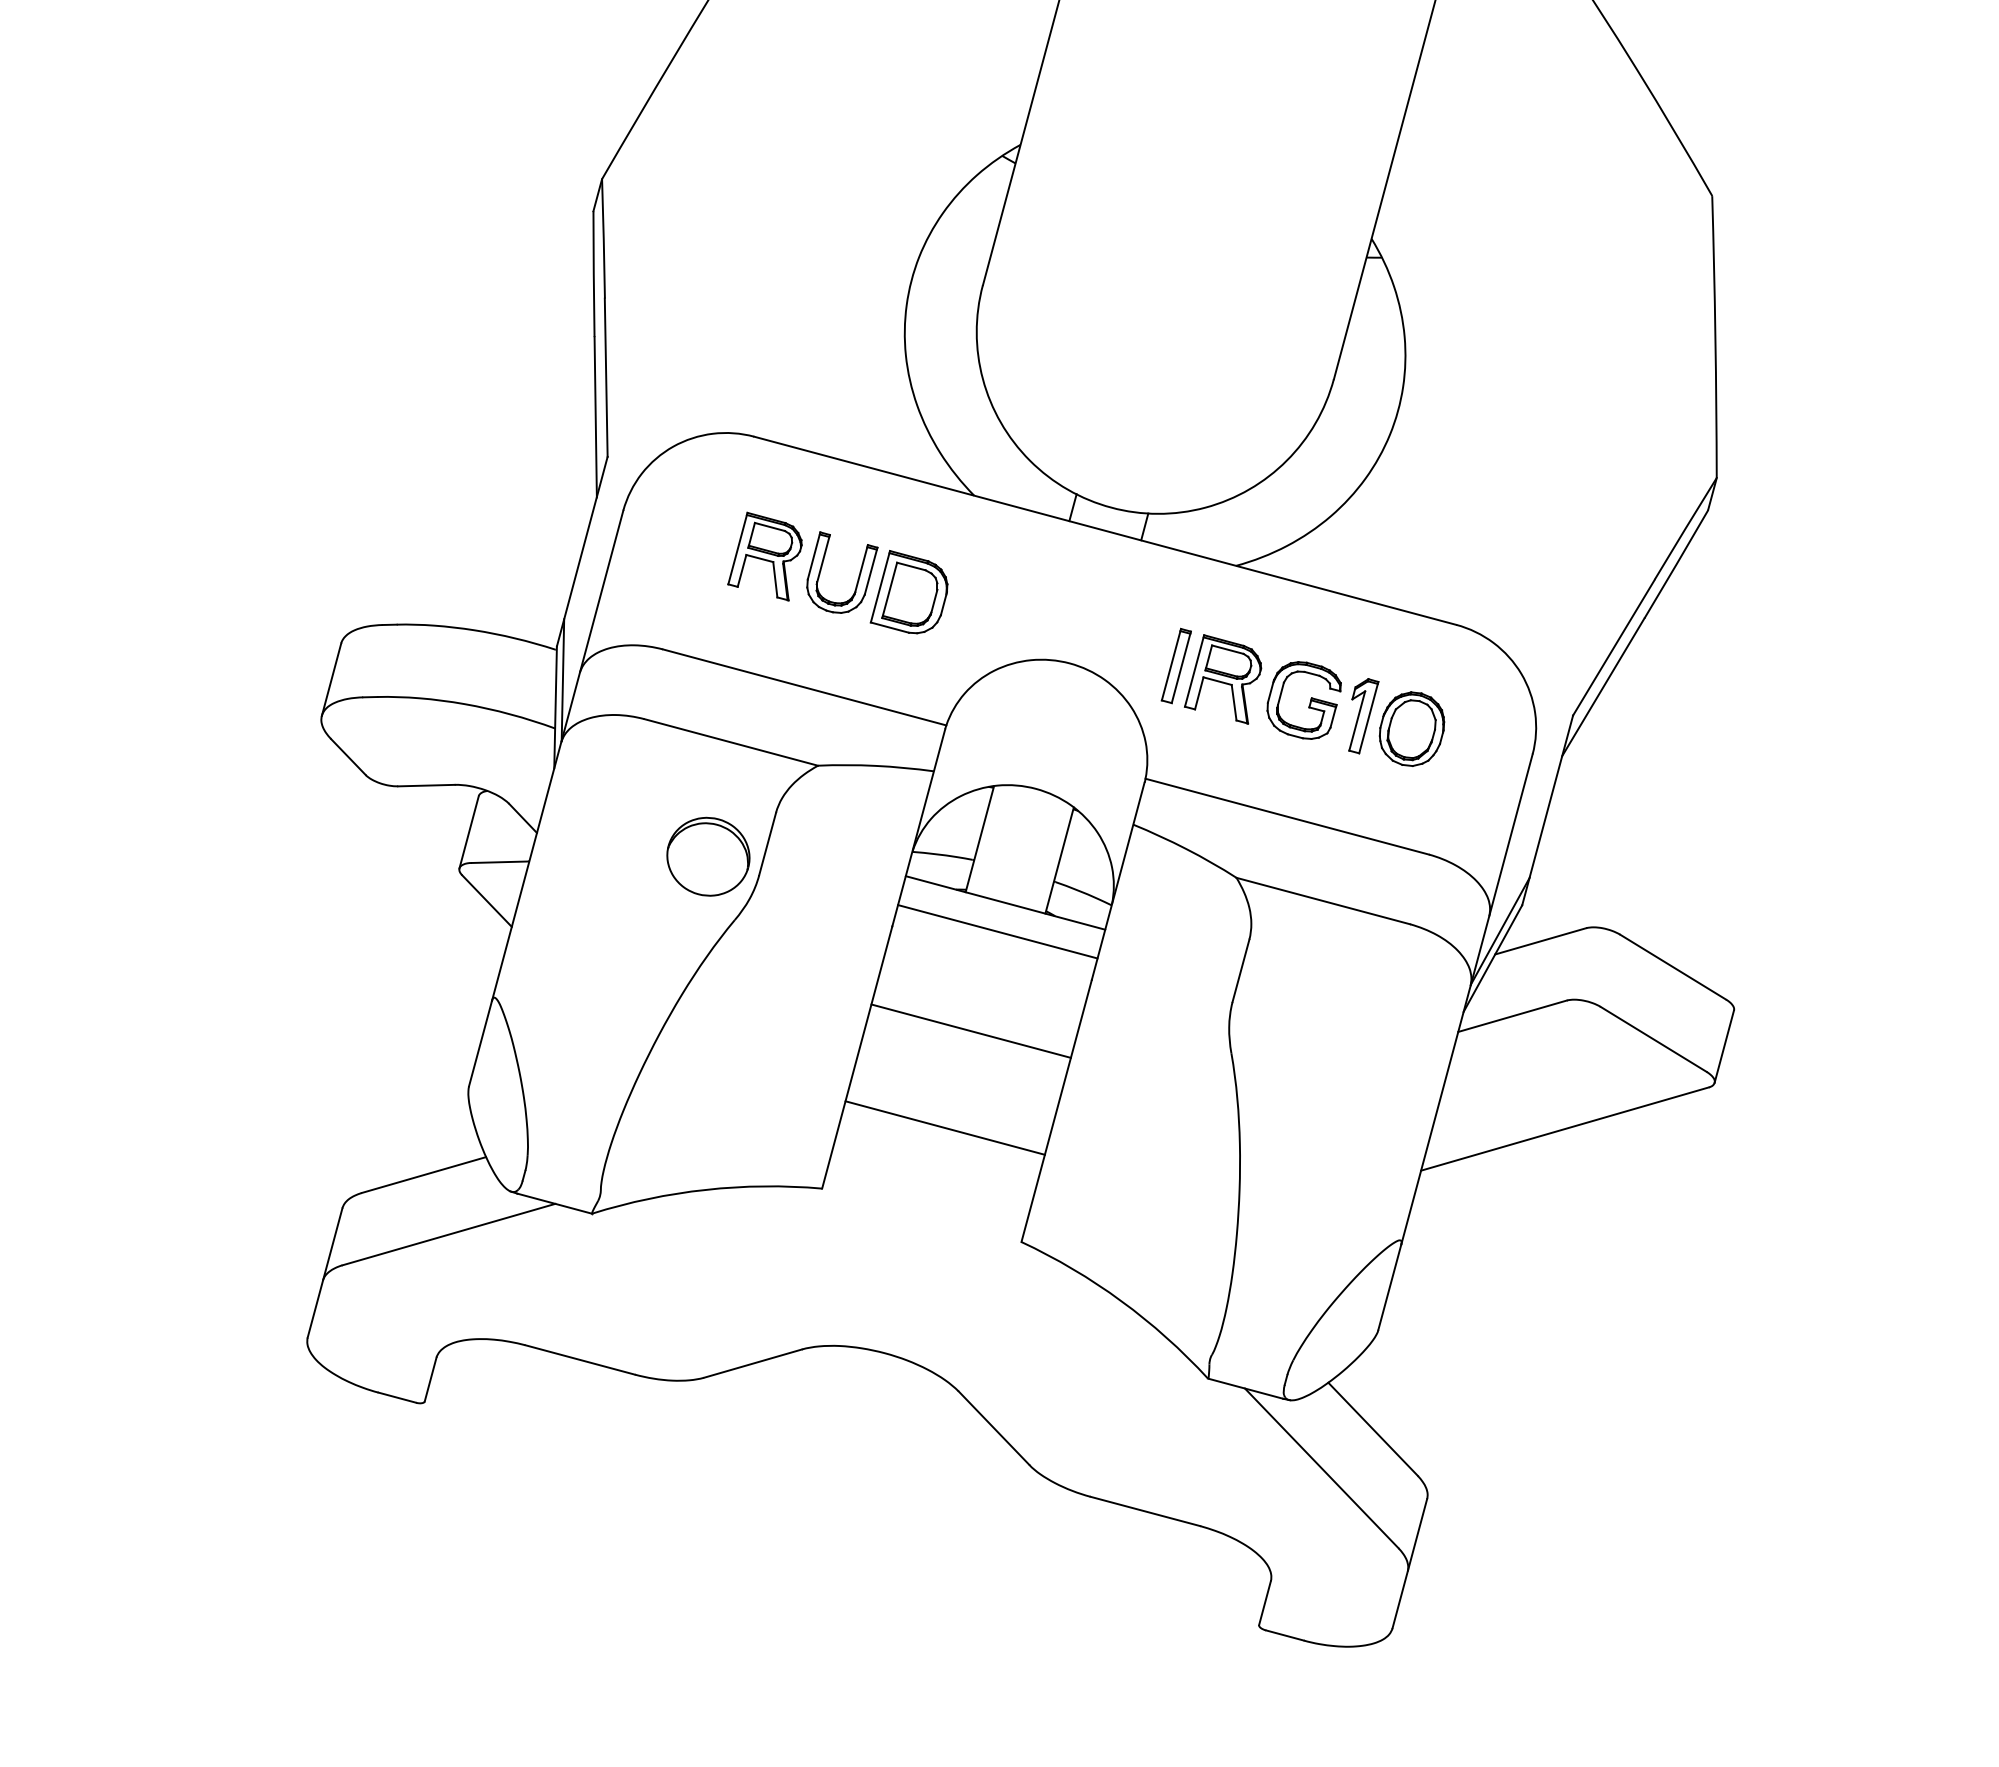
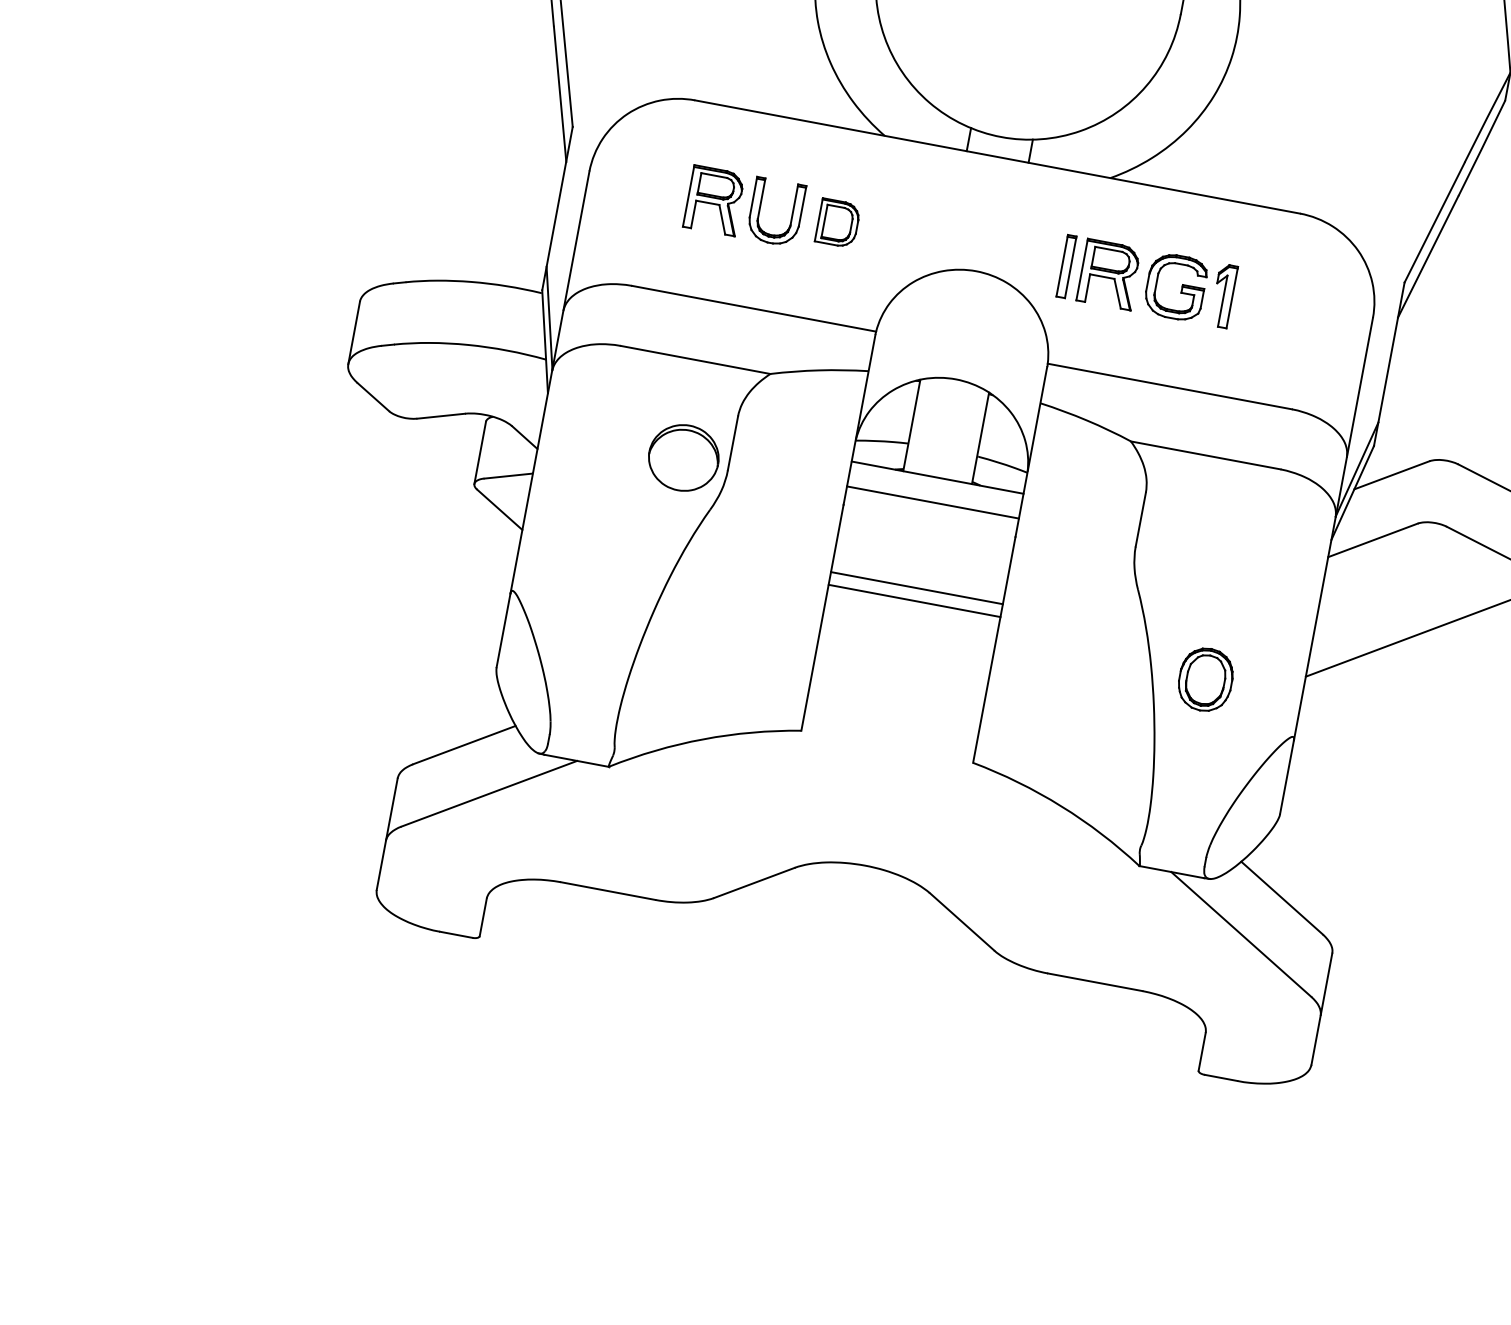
part: (908, 592) -> (835, 221), size x0.7
part: (1411, 728) -> (1205, 679), moved
line: (944, 1127) -> (913, 600), moved

